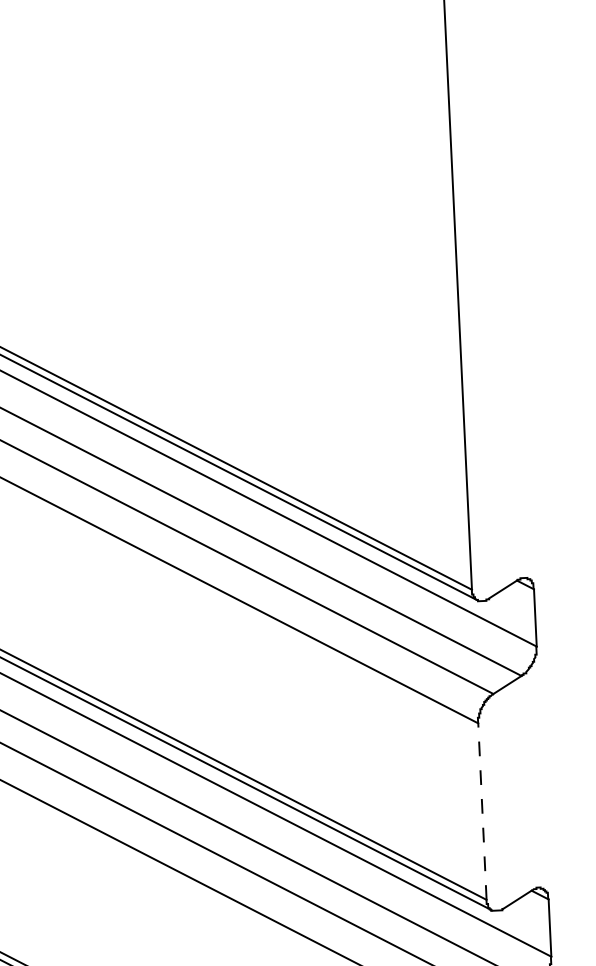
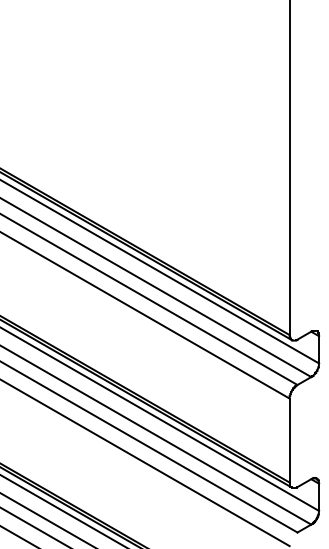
line: (482, 811) -> (289, 440), dashed -> solid

